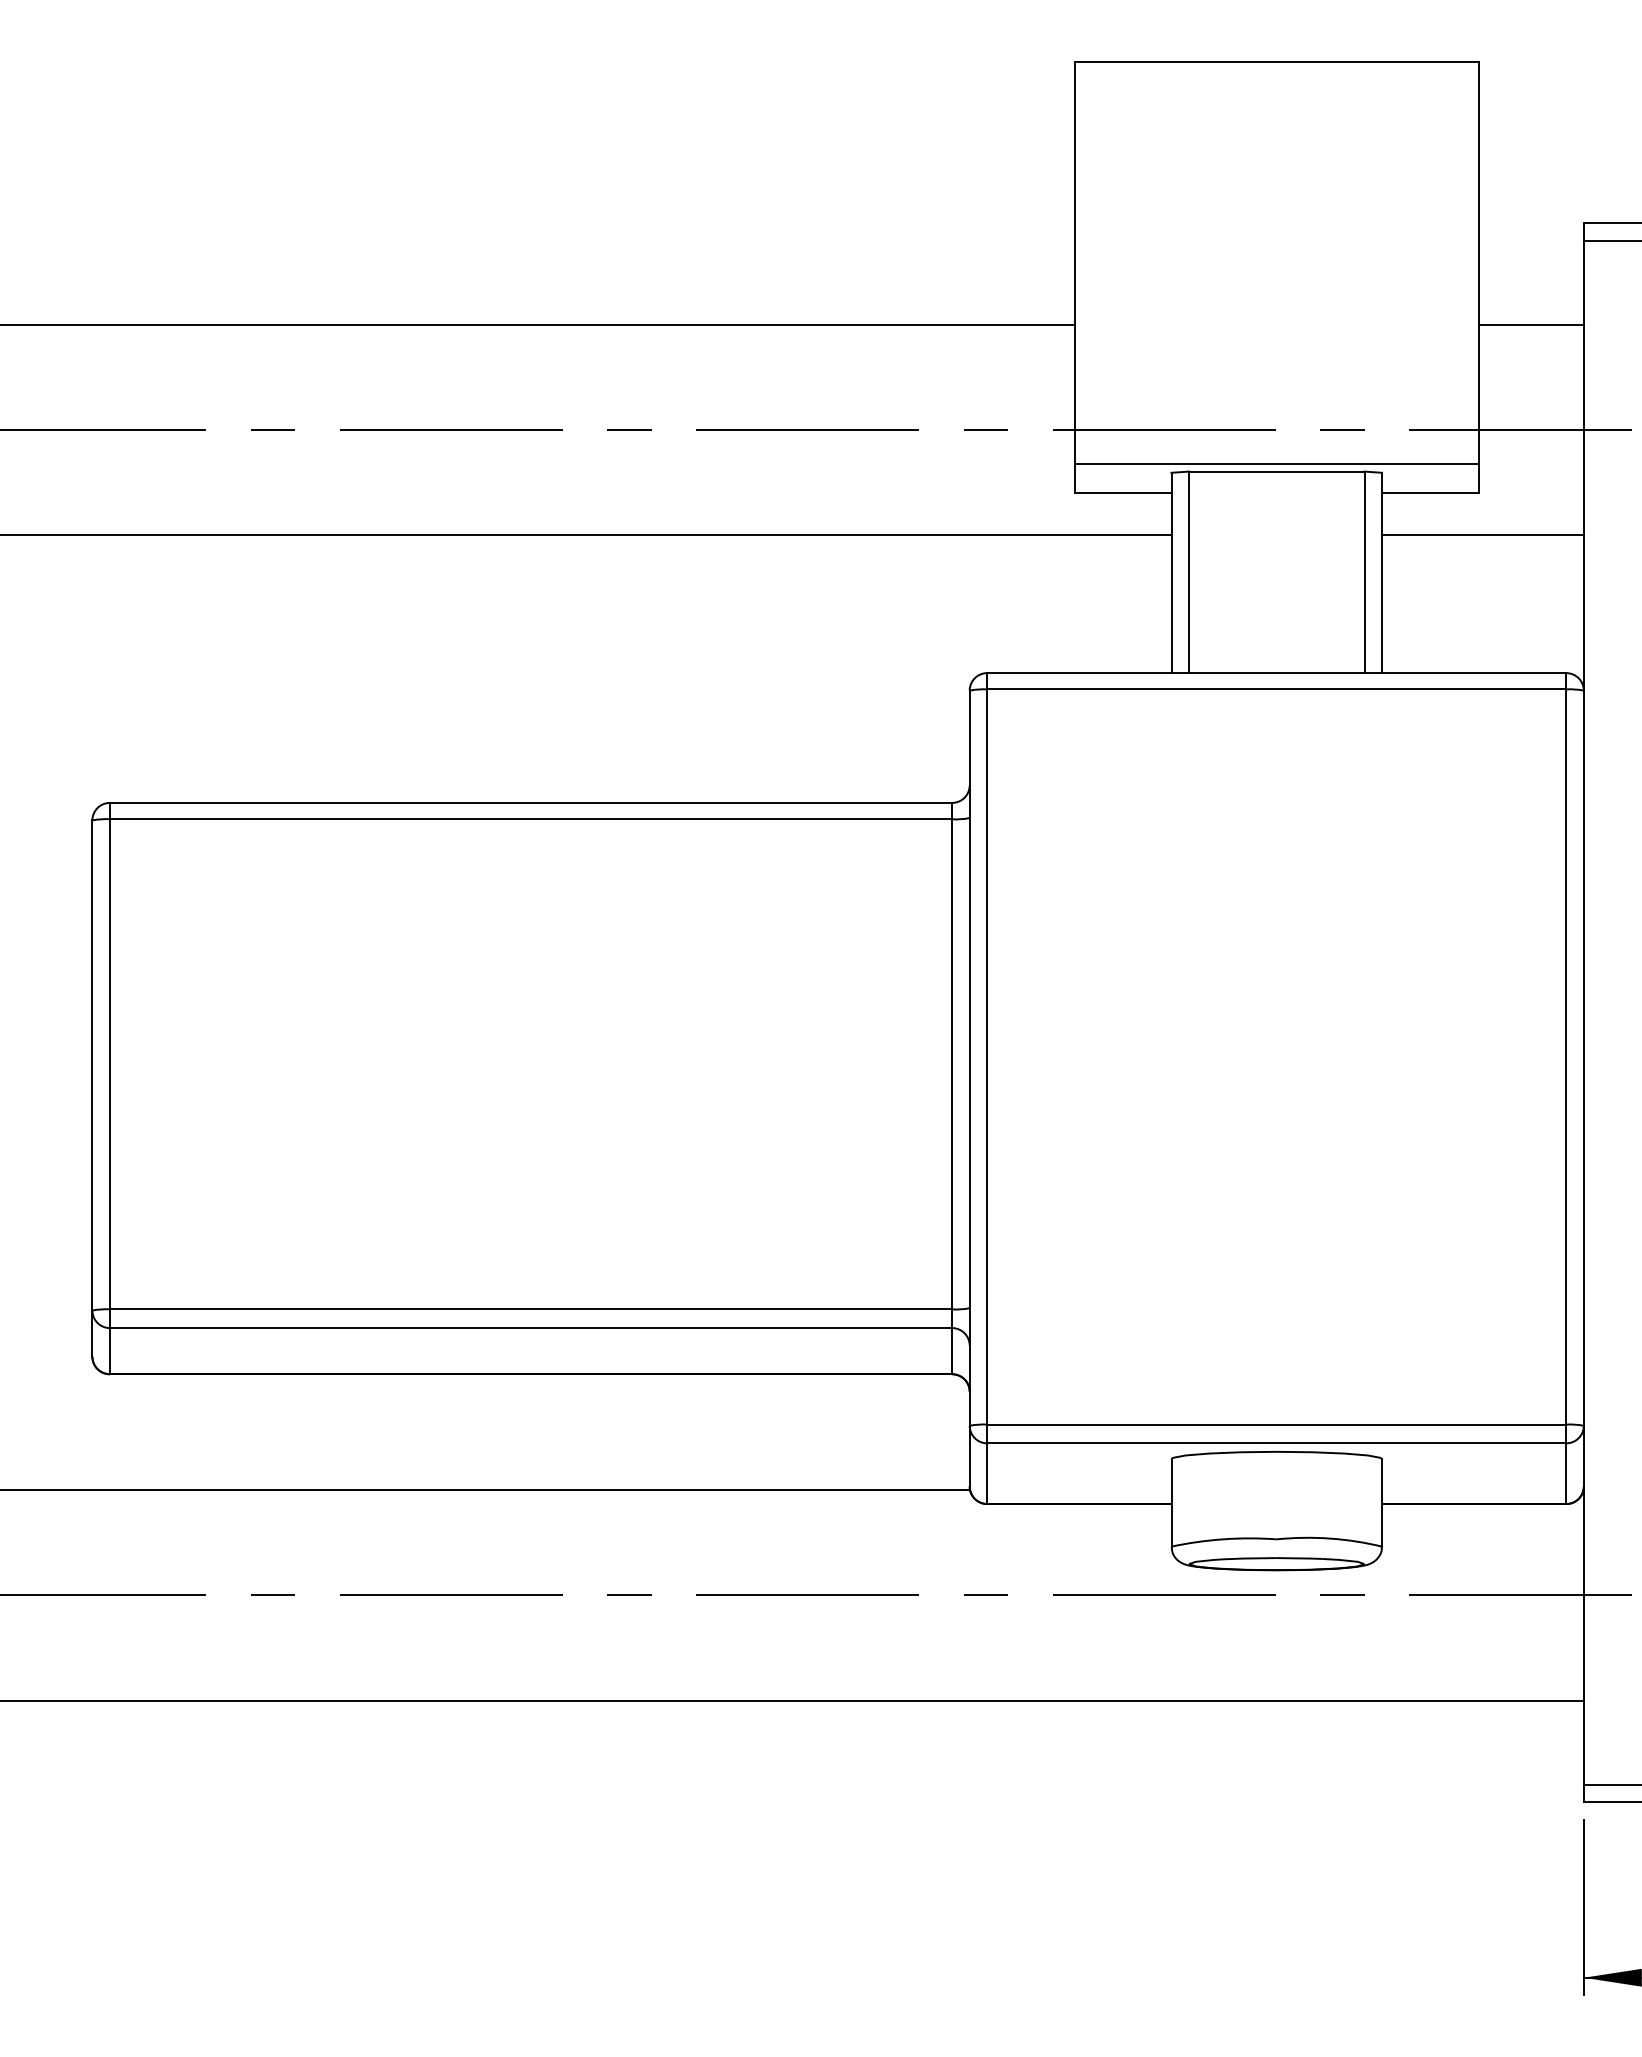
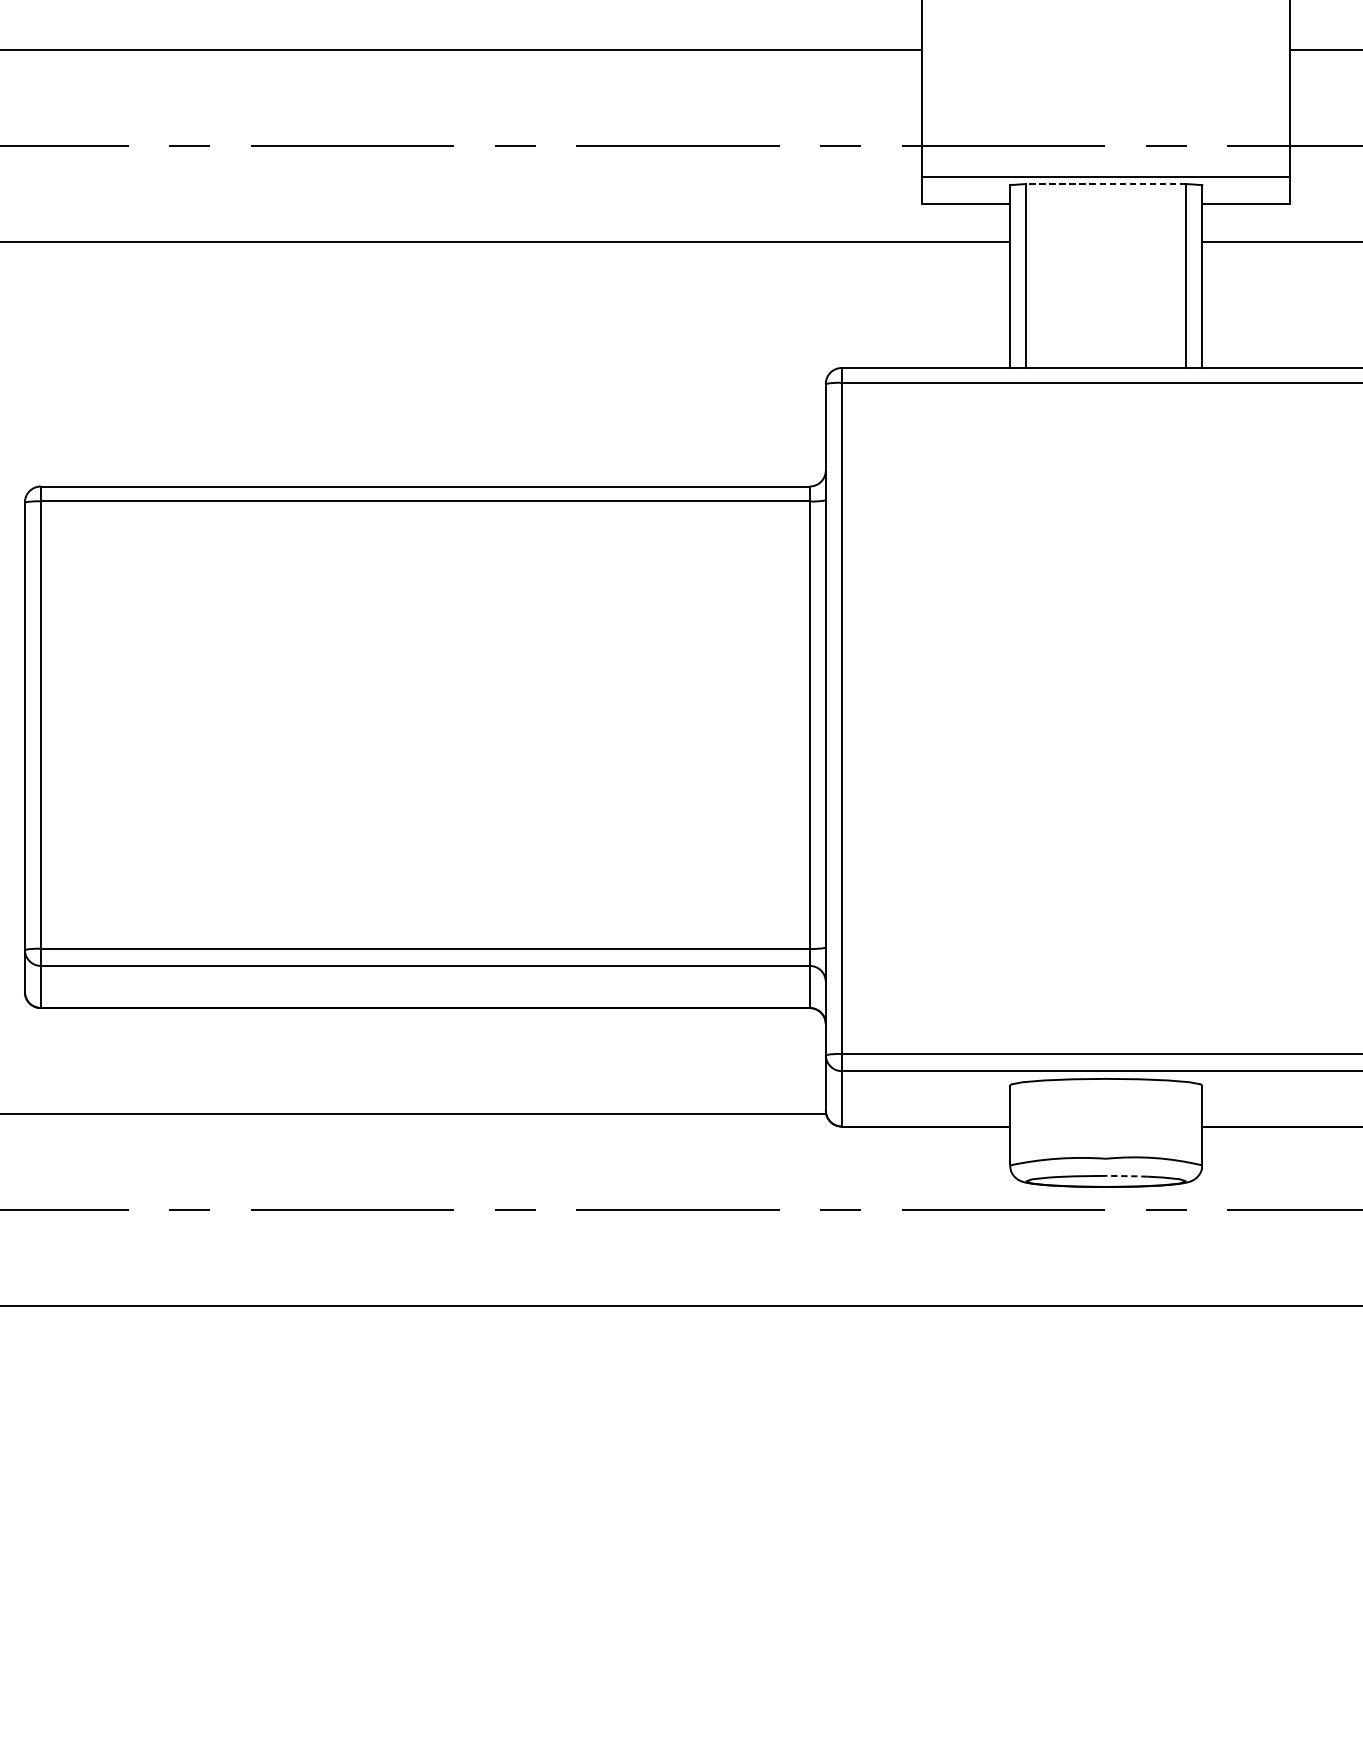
line: (1276, 471) -> (1105, 183), solid -> dashed
line: (1299, 1558) -> (1126, 1176), solid -> dashed

